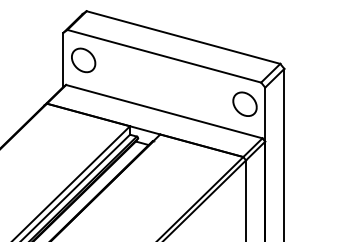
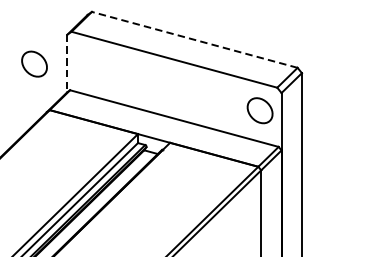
line: (183, 37) -> (194, 39), solid -> dashed
line: (63, 60) -> (67, 64), solid -> dashed
part: (83, 60) -> (34, 64), moved

